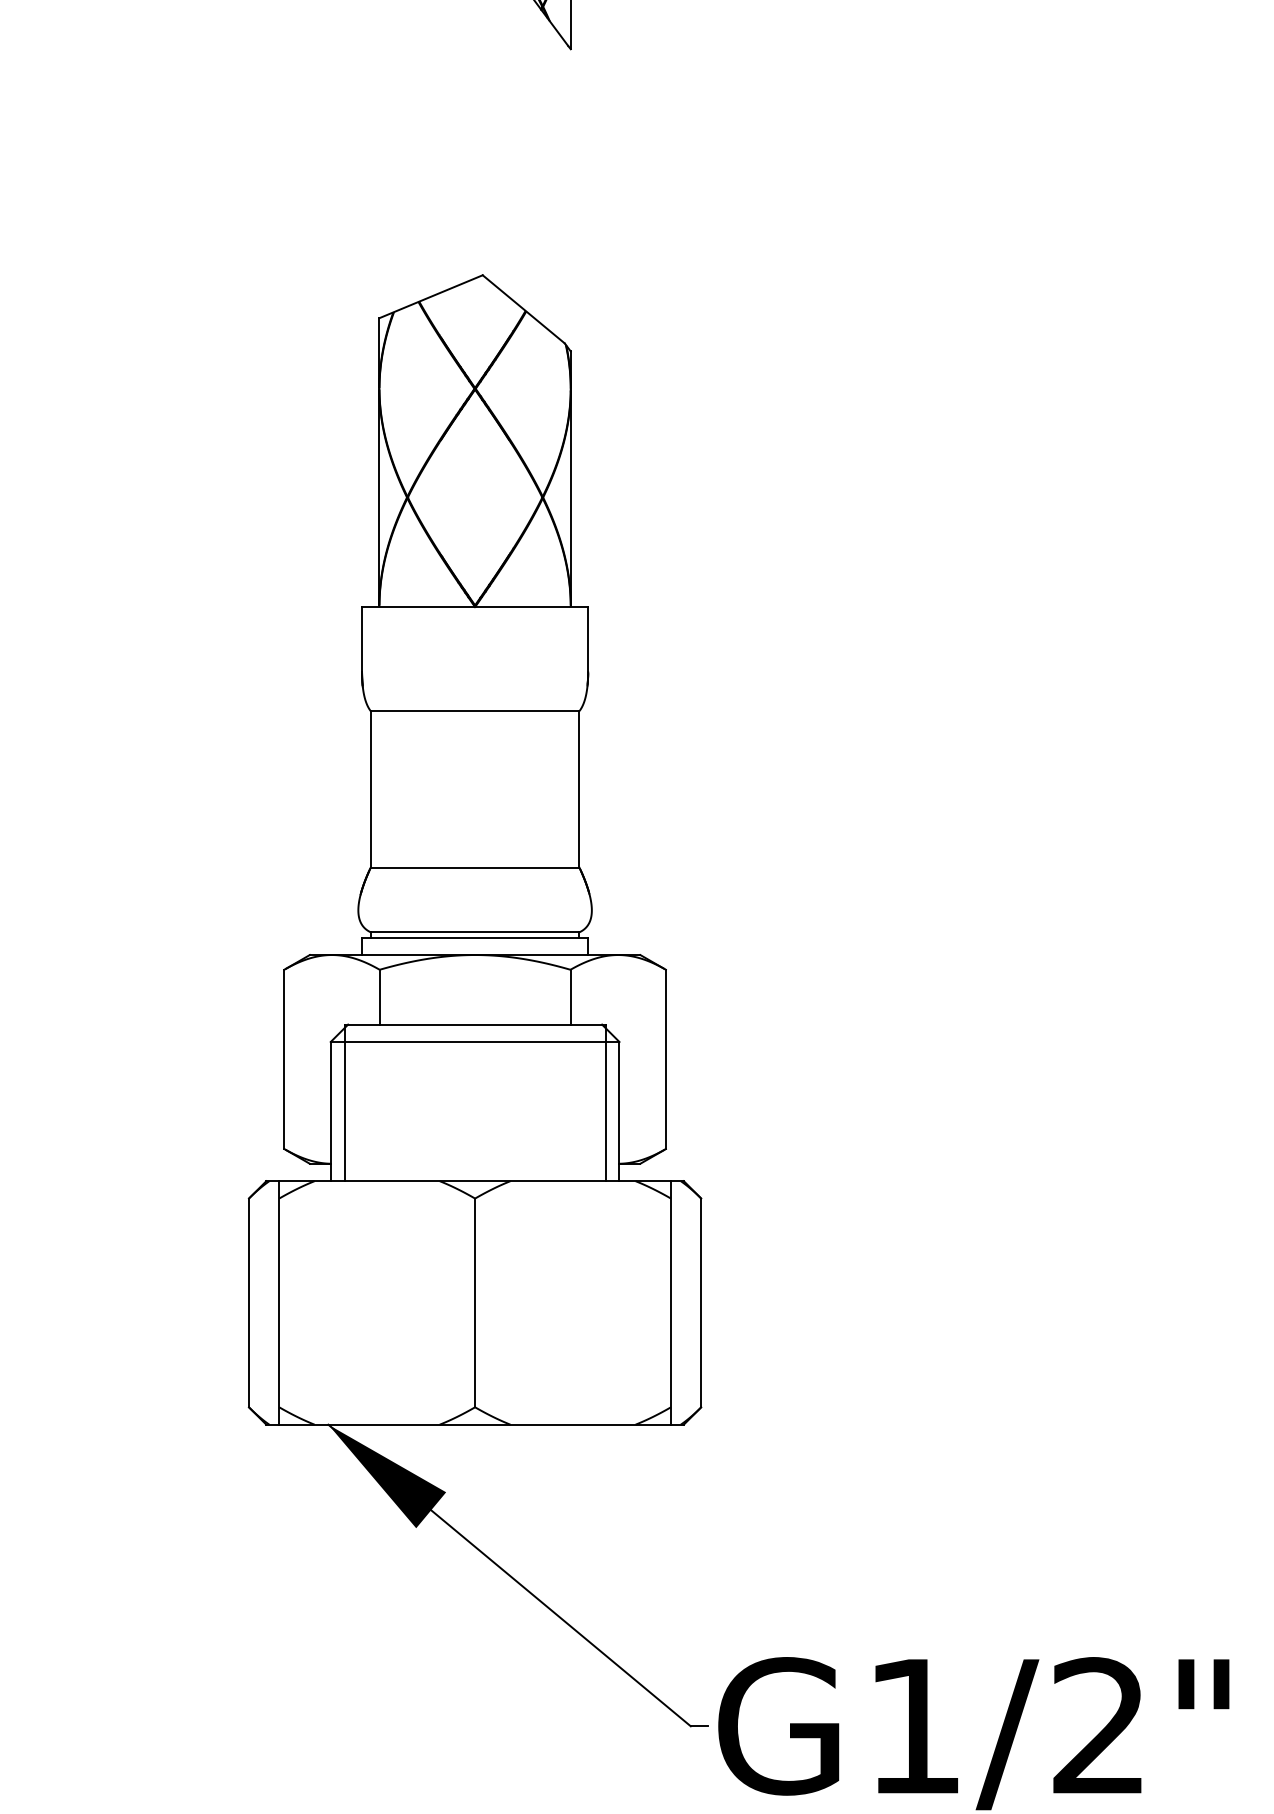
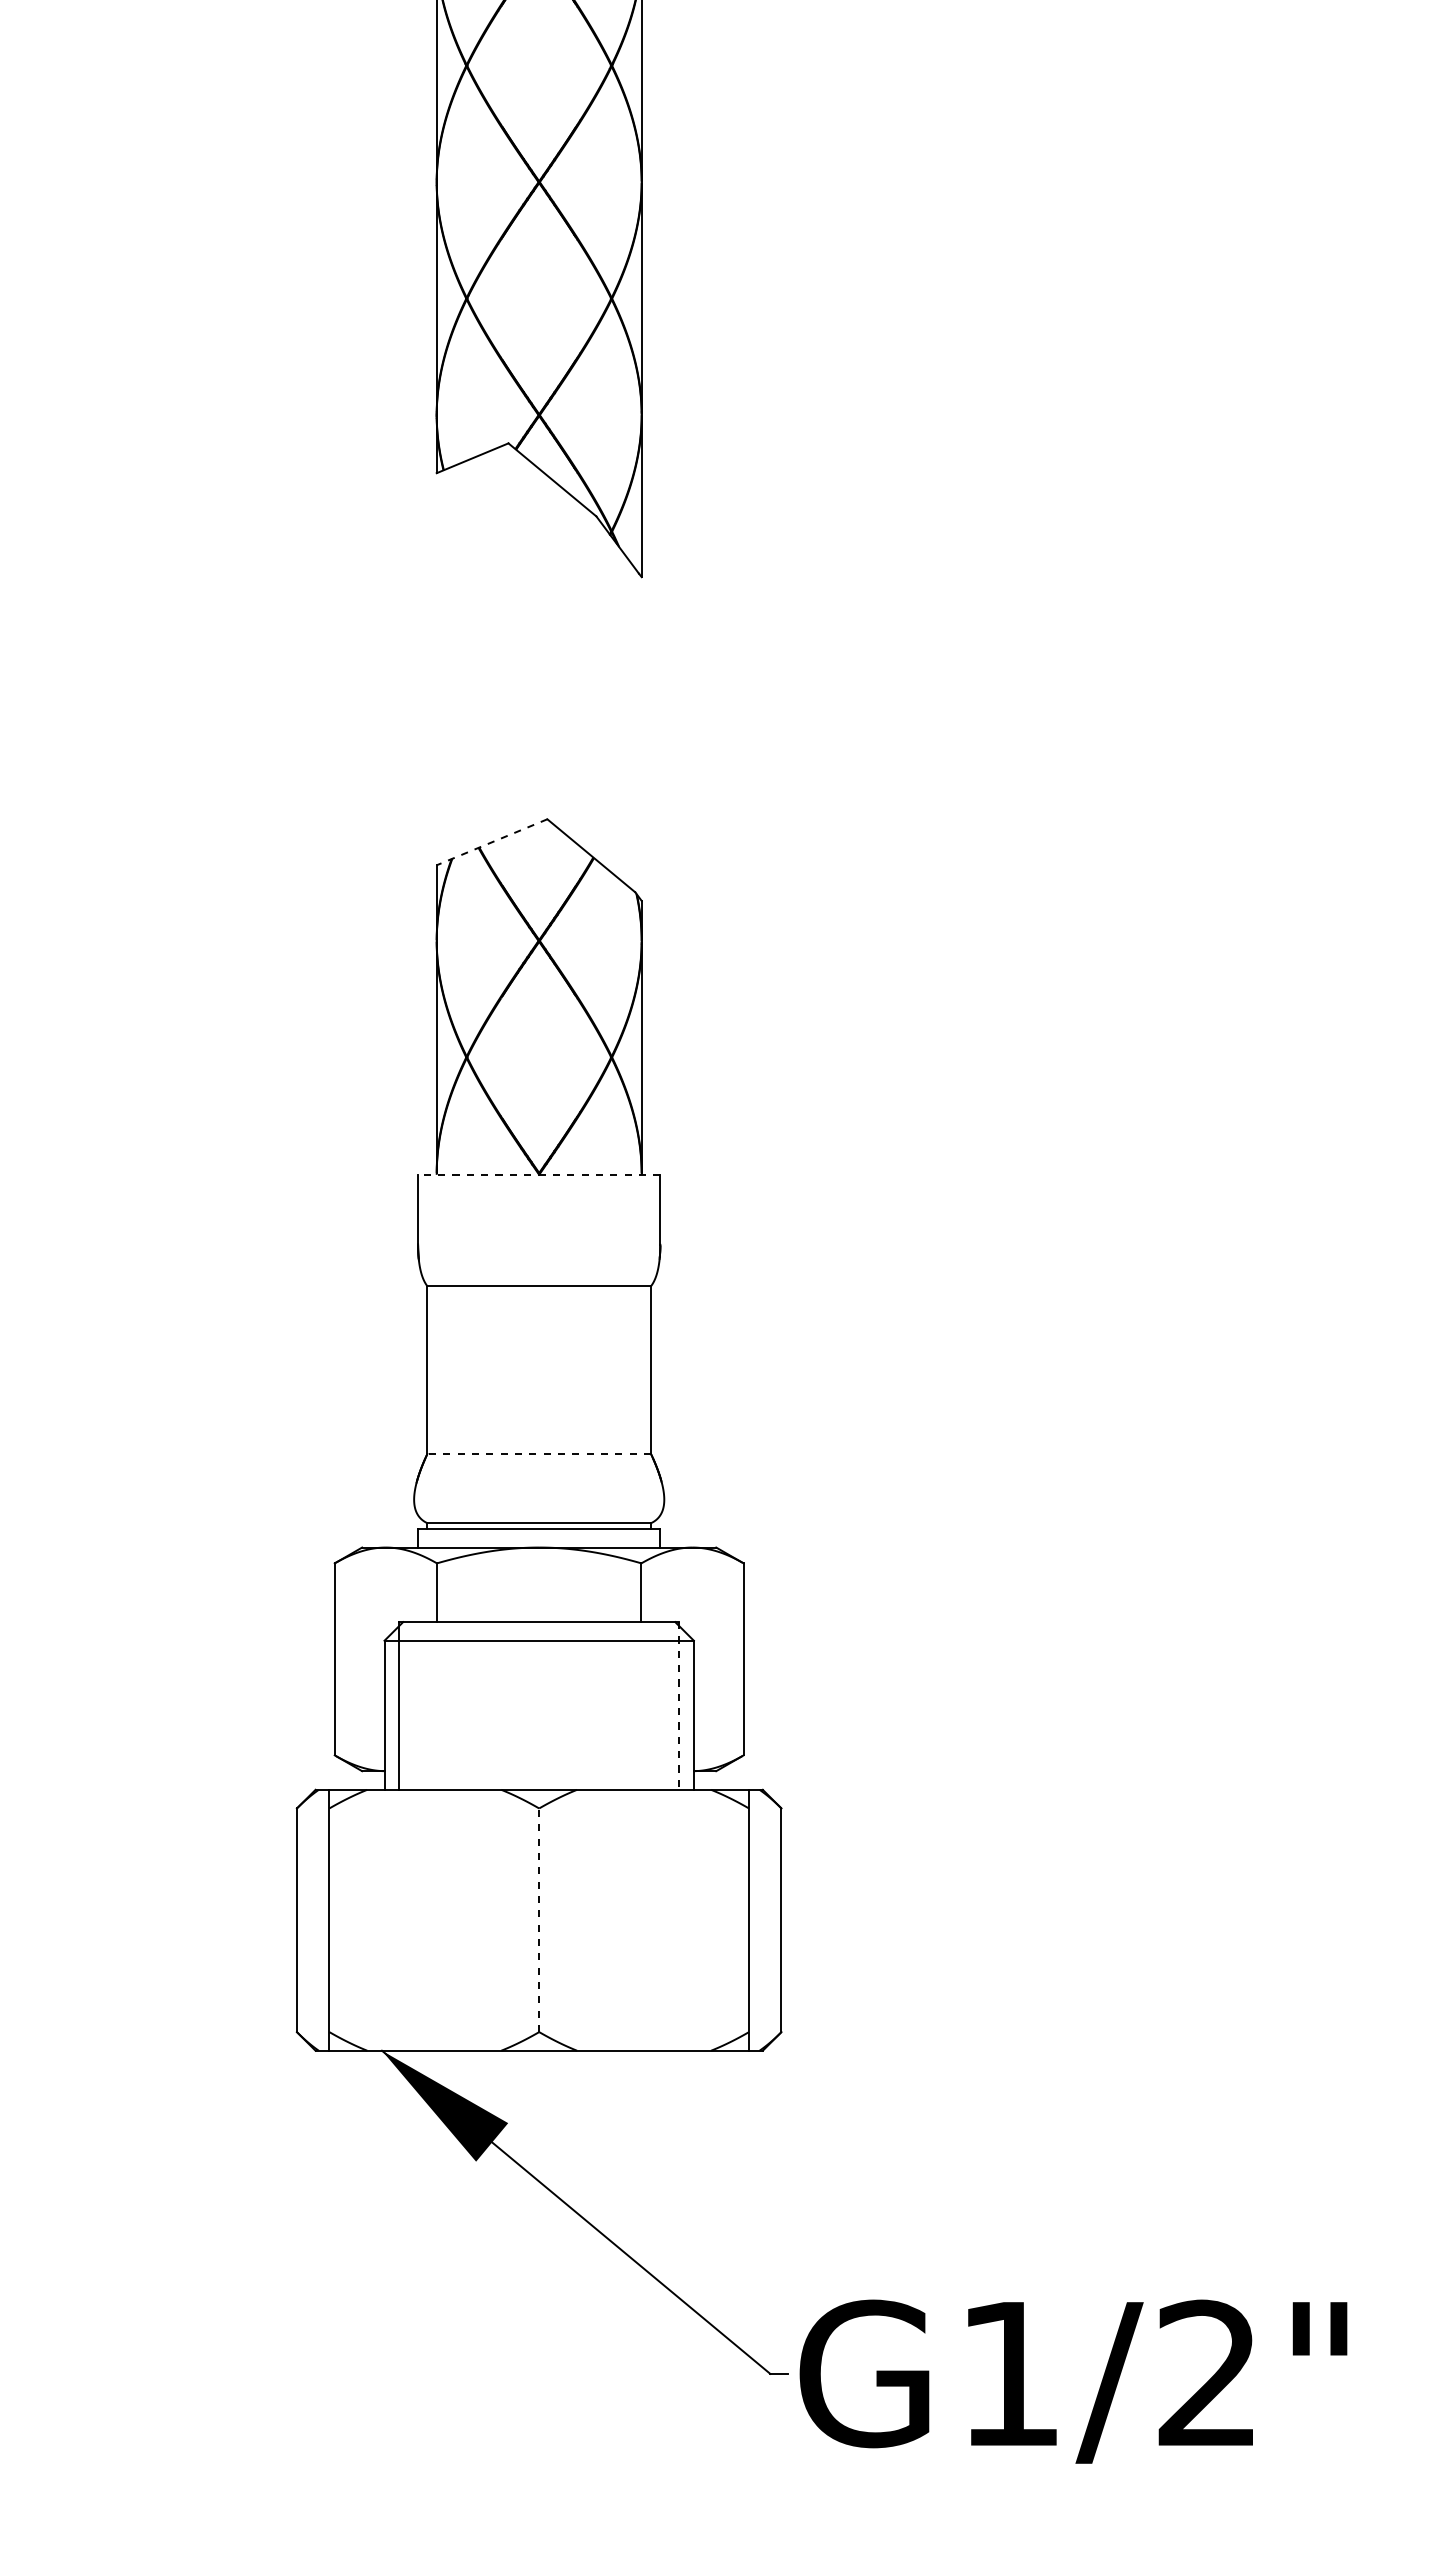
line: (431, 296) -> (492, 842), solid -> dashed
line: (474, 606) -> (538, 1174), solid -> dashed
line: (475, 867) -> (539, 1453), solid -> dashed
line: (605, 1102) -> (678, 1705), solid -> dashed
line: (475, 1303) -> (539, 1920), solid -> dashed

